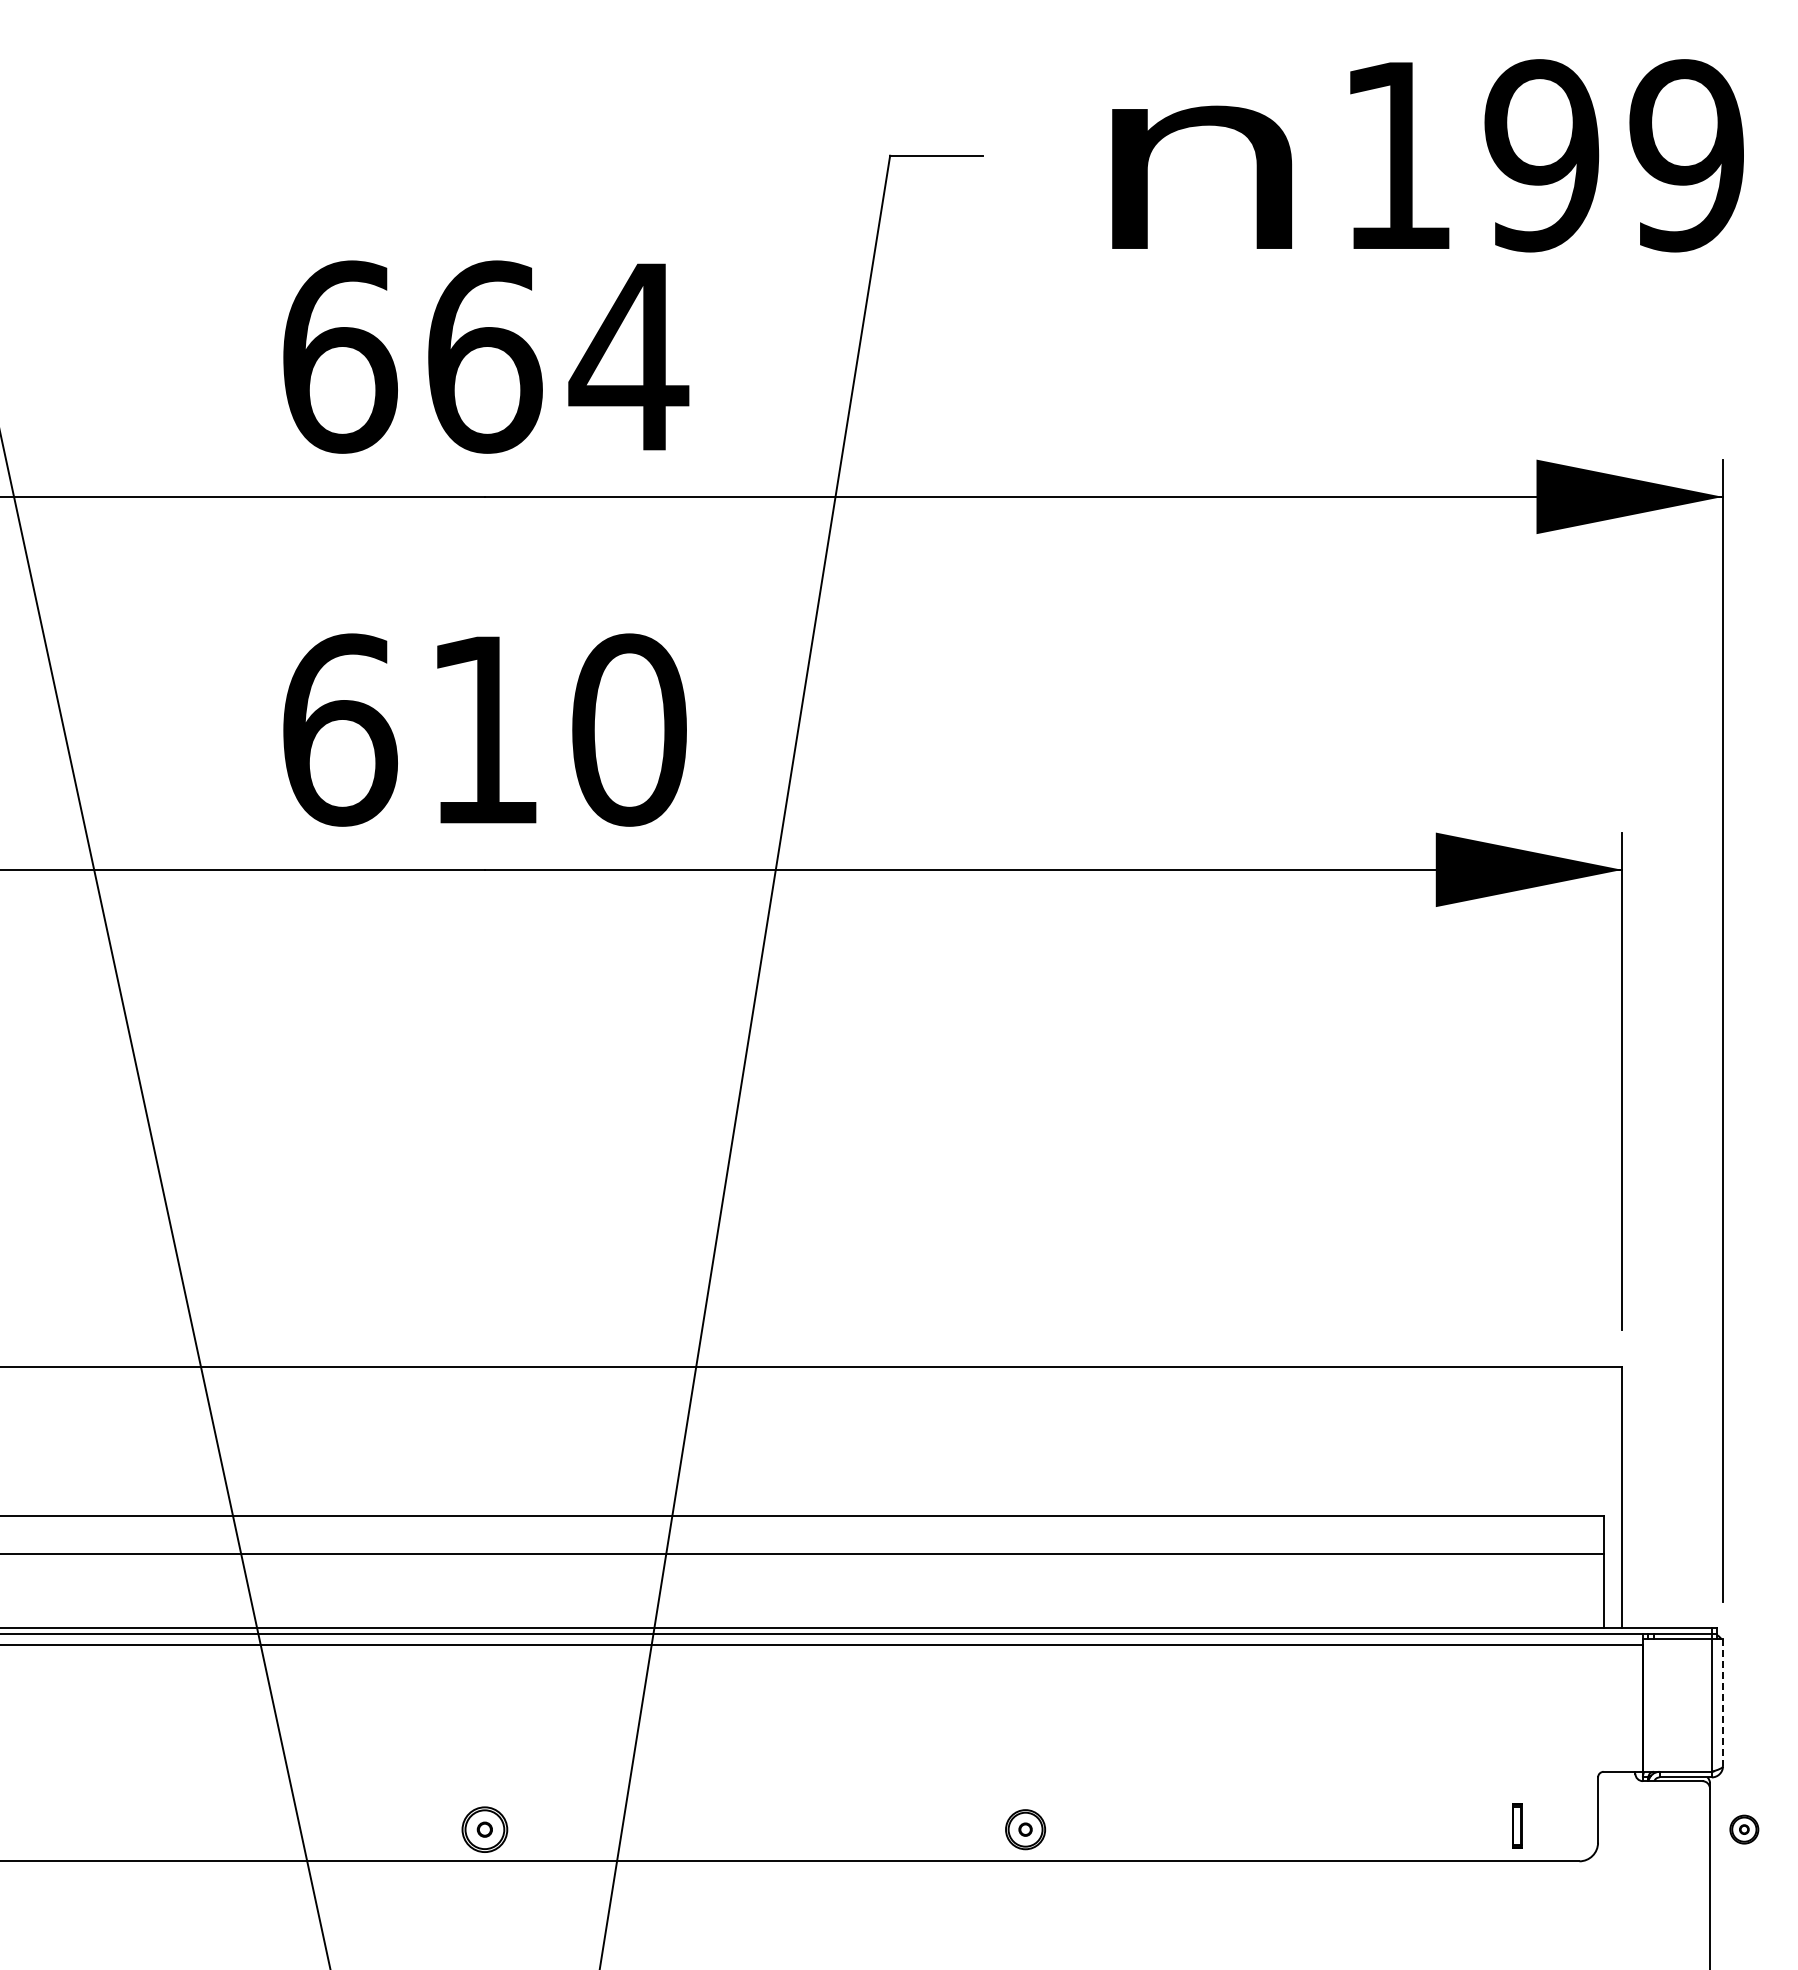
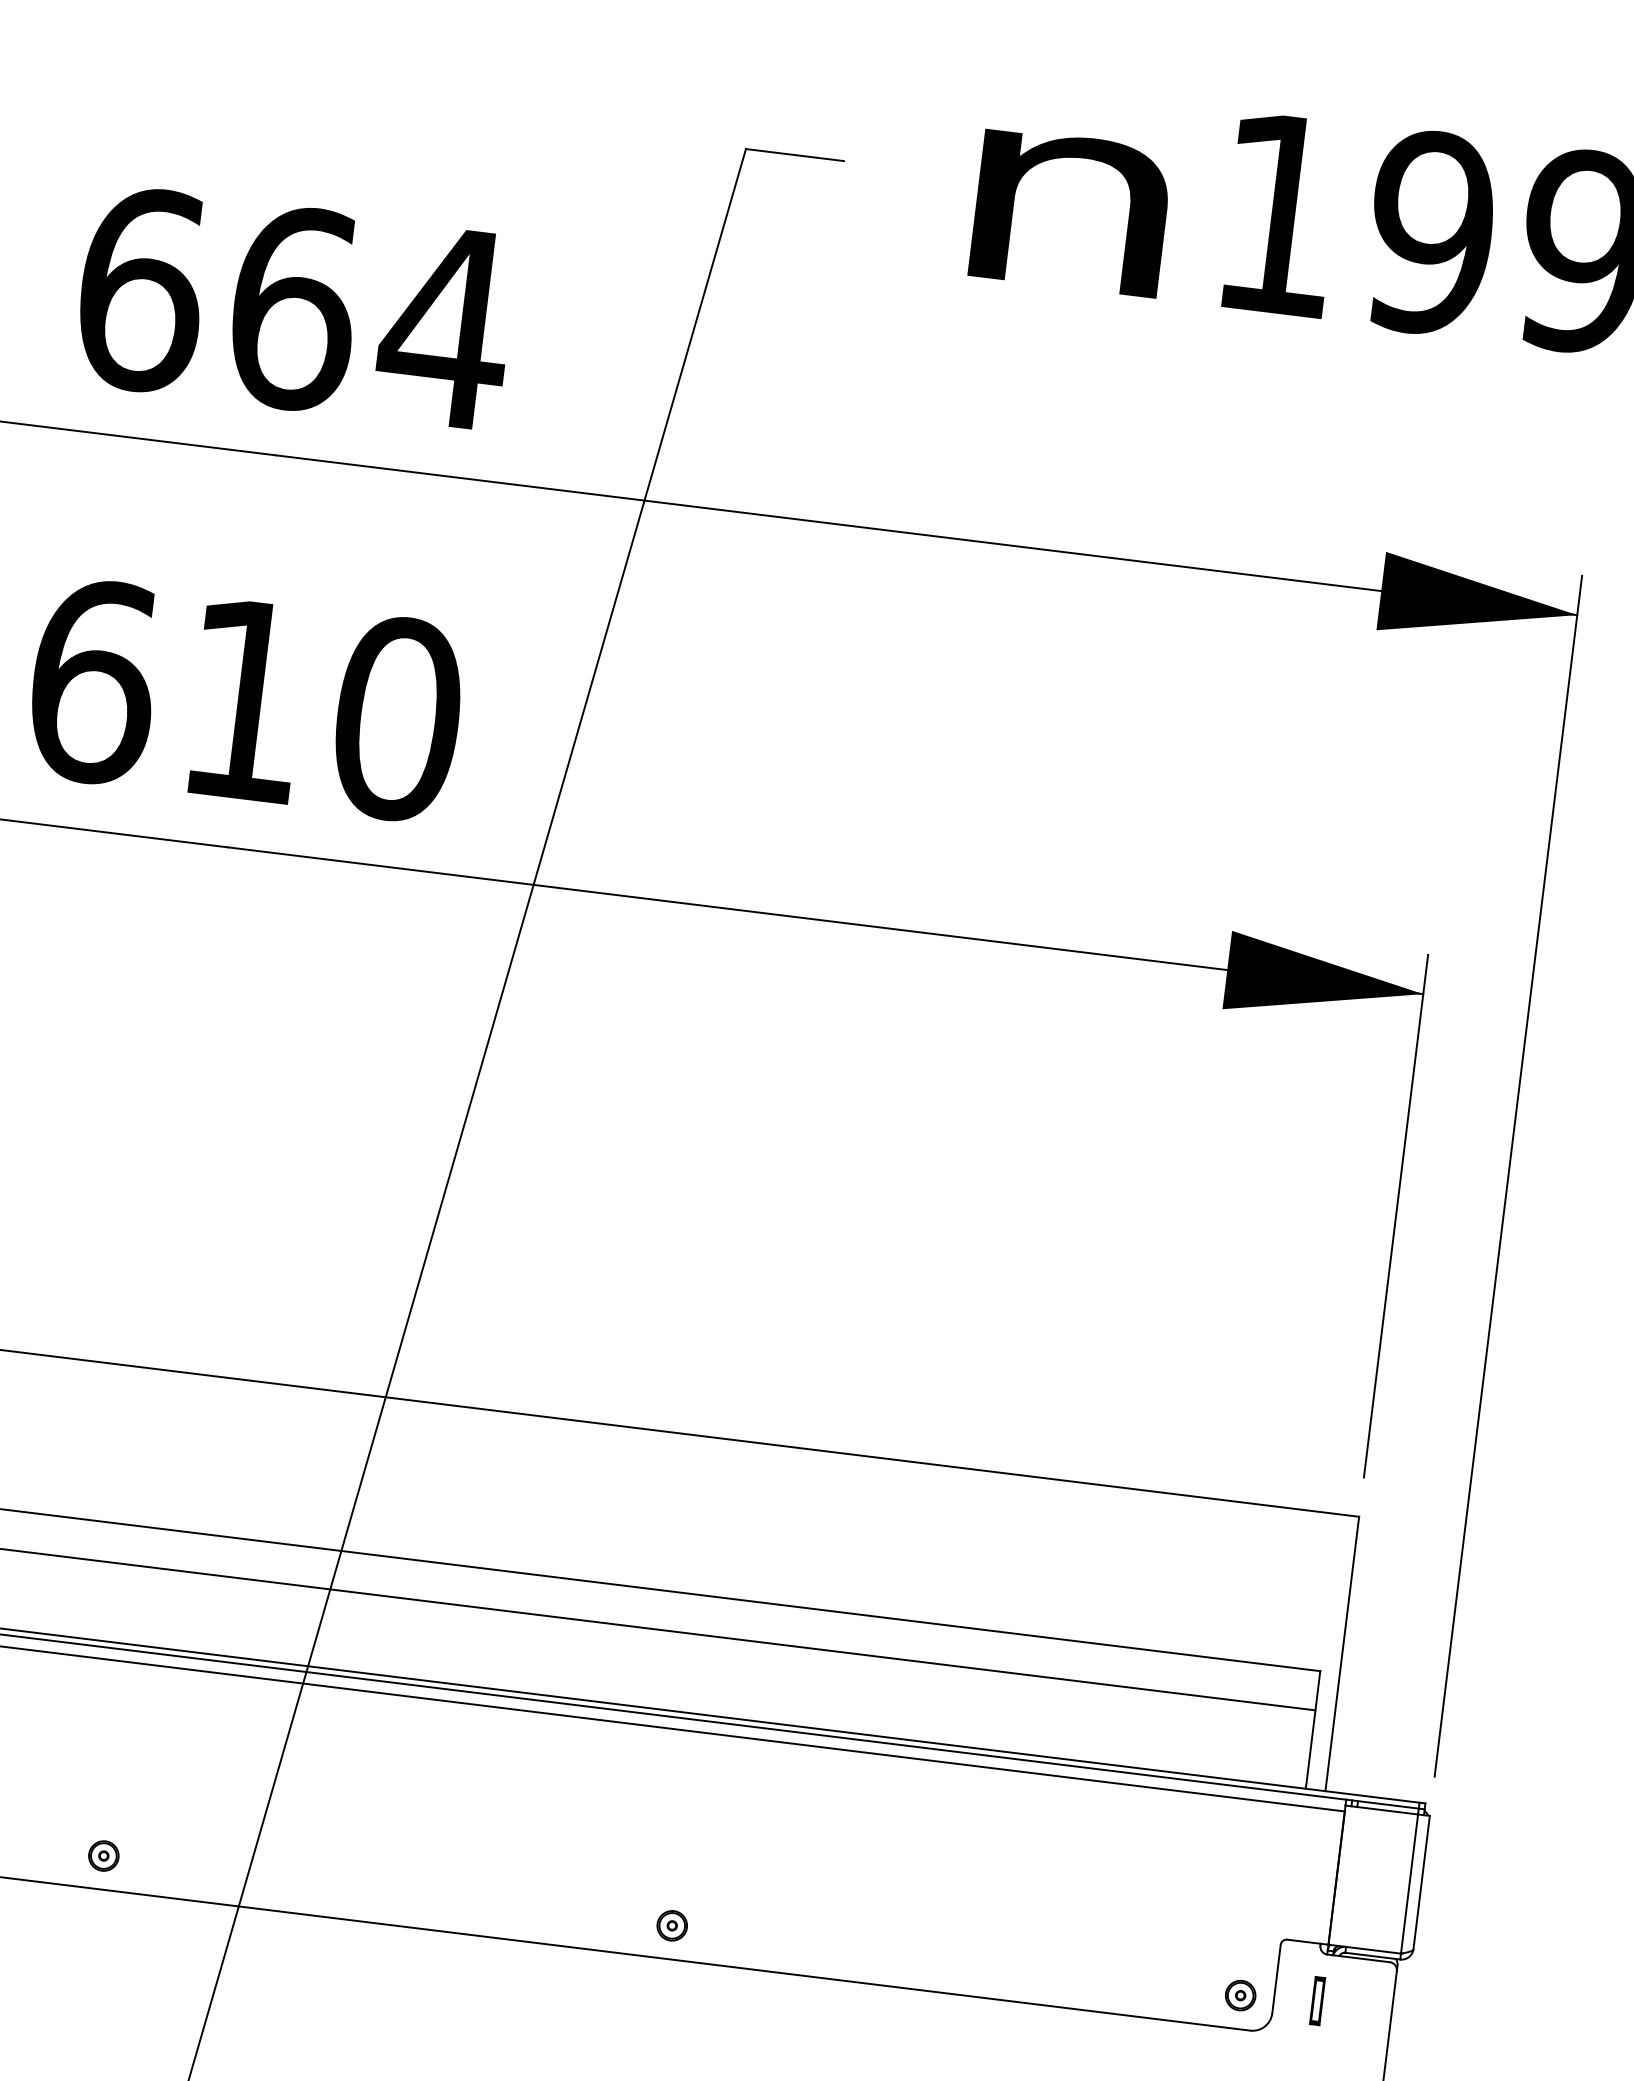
line: (1723, 1703) -> (1422, 1883), dashed -> solid
part: (1517, 1825) -> (1318, 2000), moved
part: (484, 1829) -> (103, 1855), size x0.62
part: (1025, 1829) -> (672, 1925), size x0.71
part: (1744, 1829) -> (1240, 1995), moved

